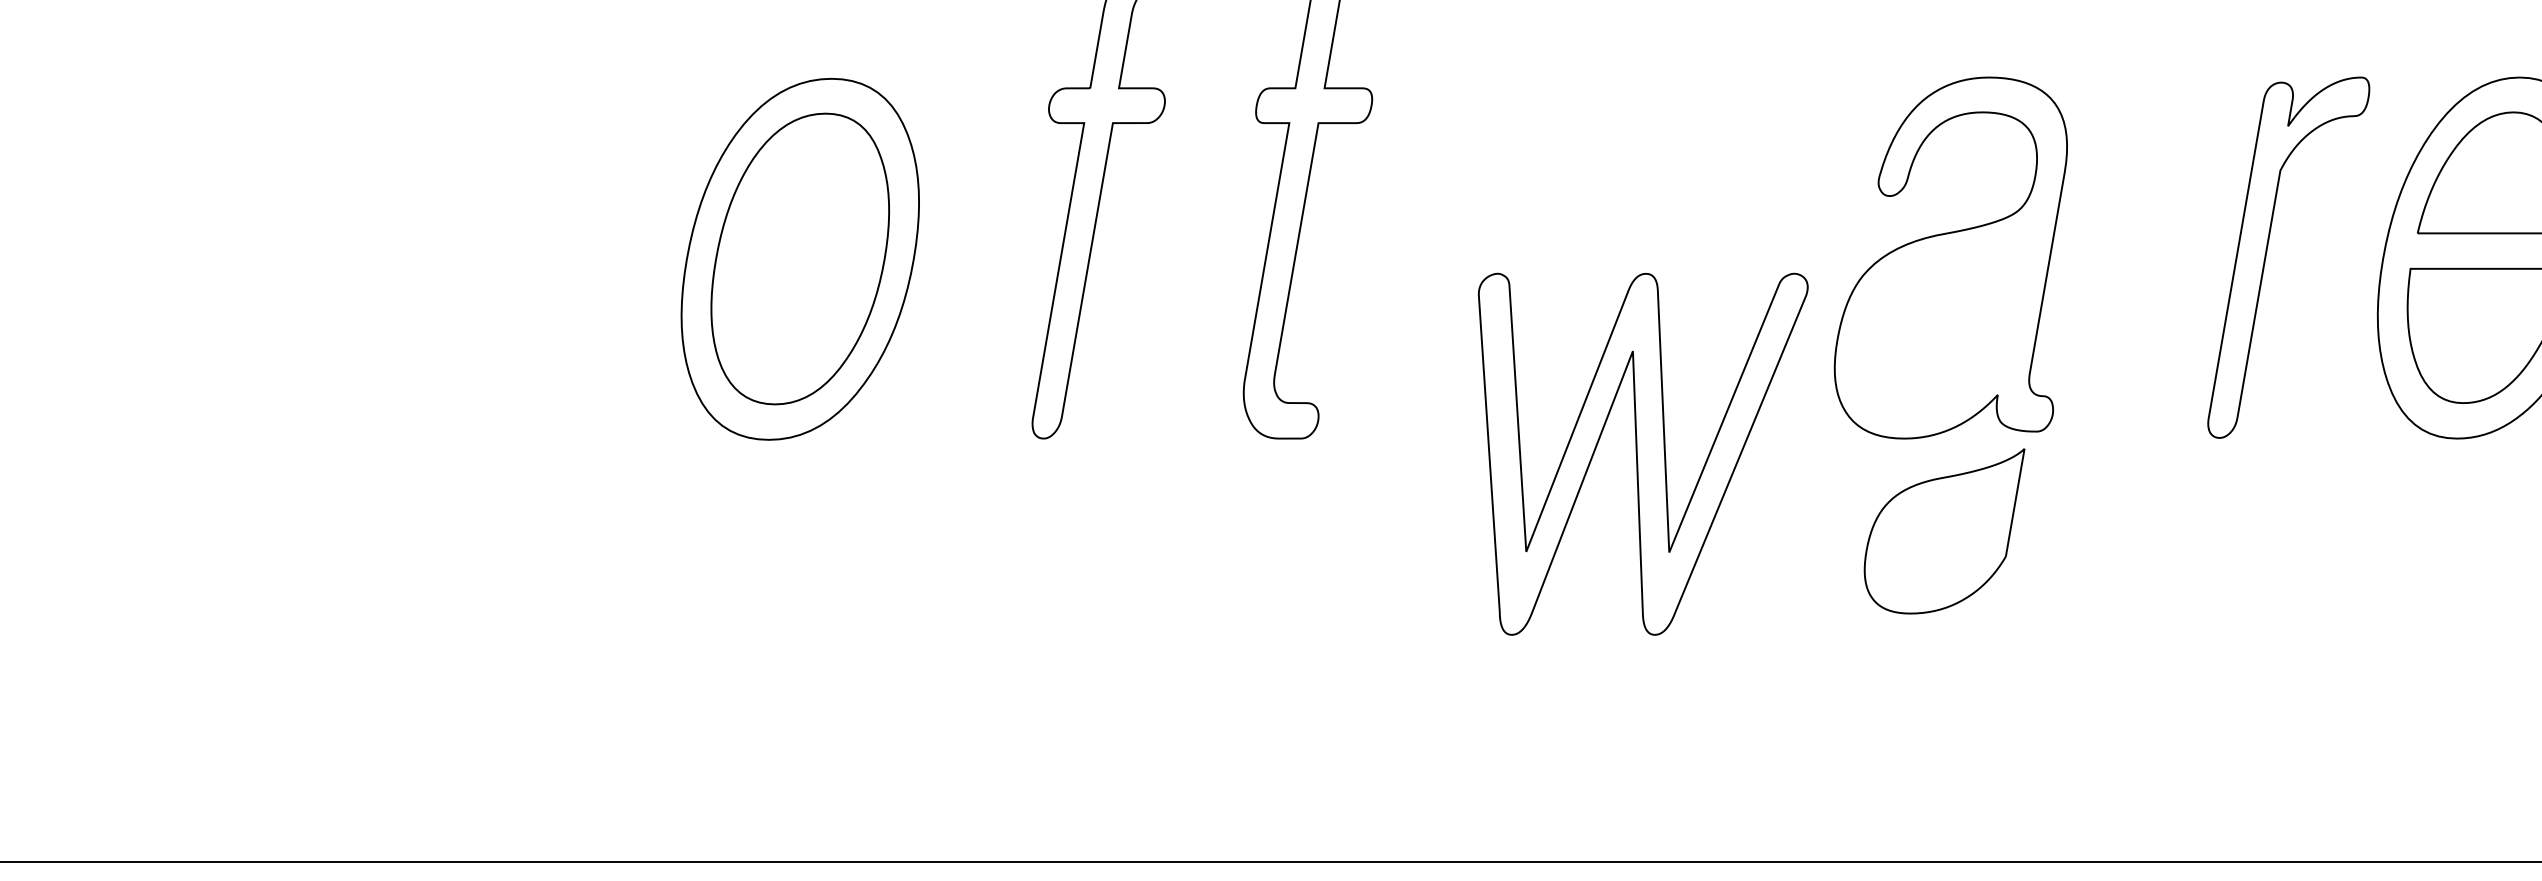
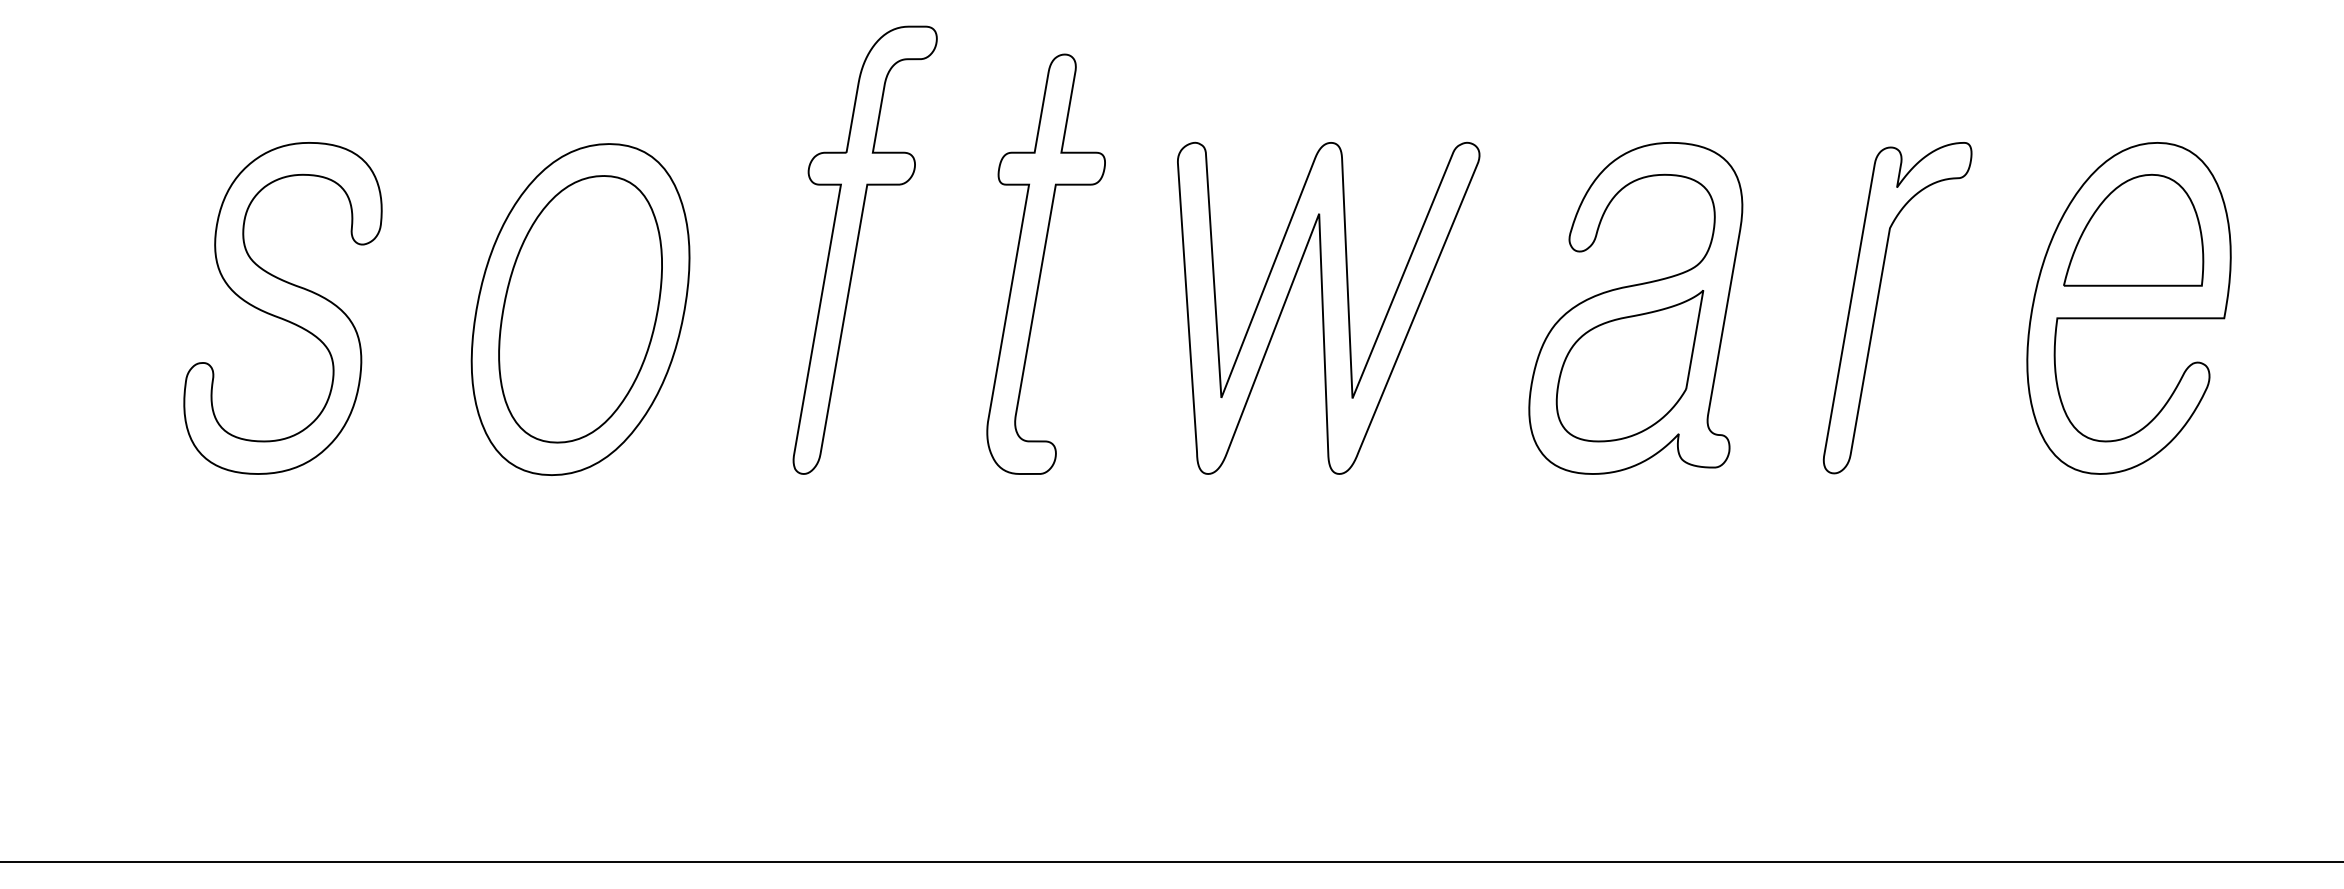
part: (2266, 257) -> (1877, 307), moved
part: (475, 258) -> (282, 308), added
part: (1643, 453) -> (1328, 307), moved
part: (1944, 531) -> (1629, 366), moved

